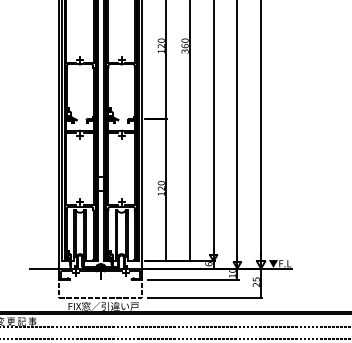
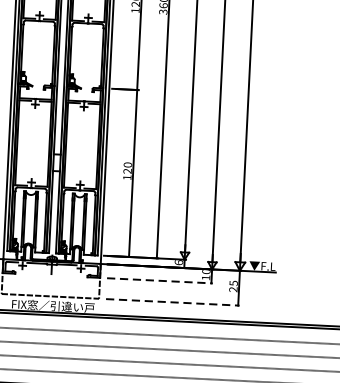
line: (193, 280) -> (159, 280), solid -> dashed
line: (205, 298) -> (173, 302), solid -> dashed

